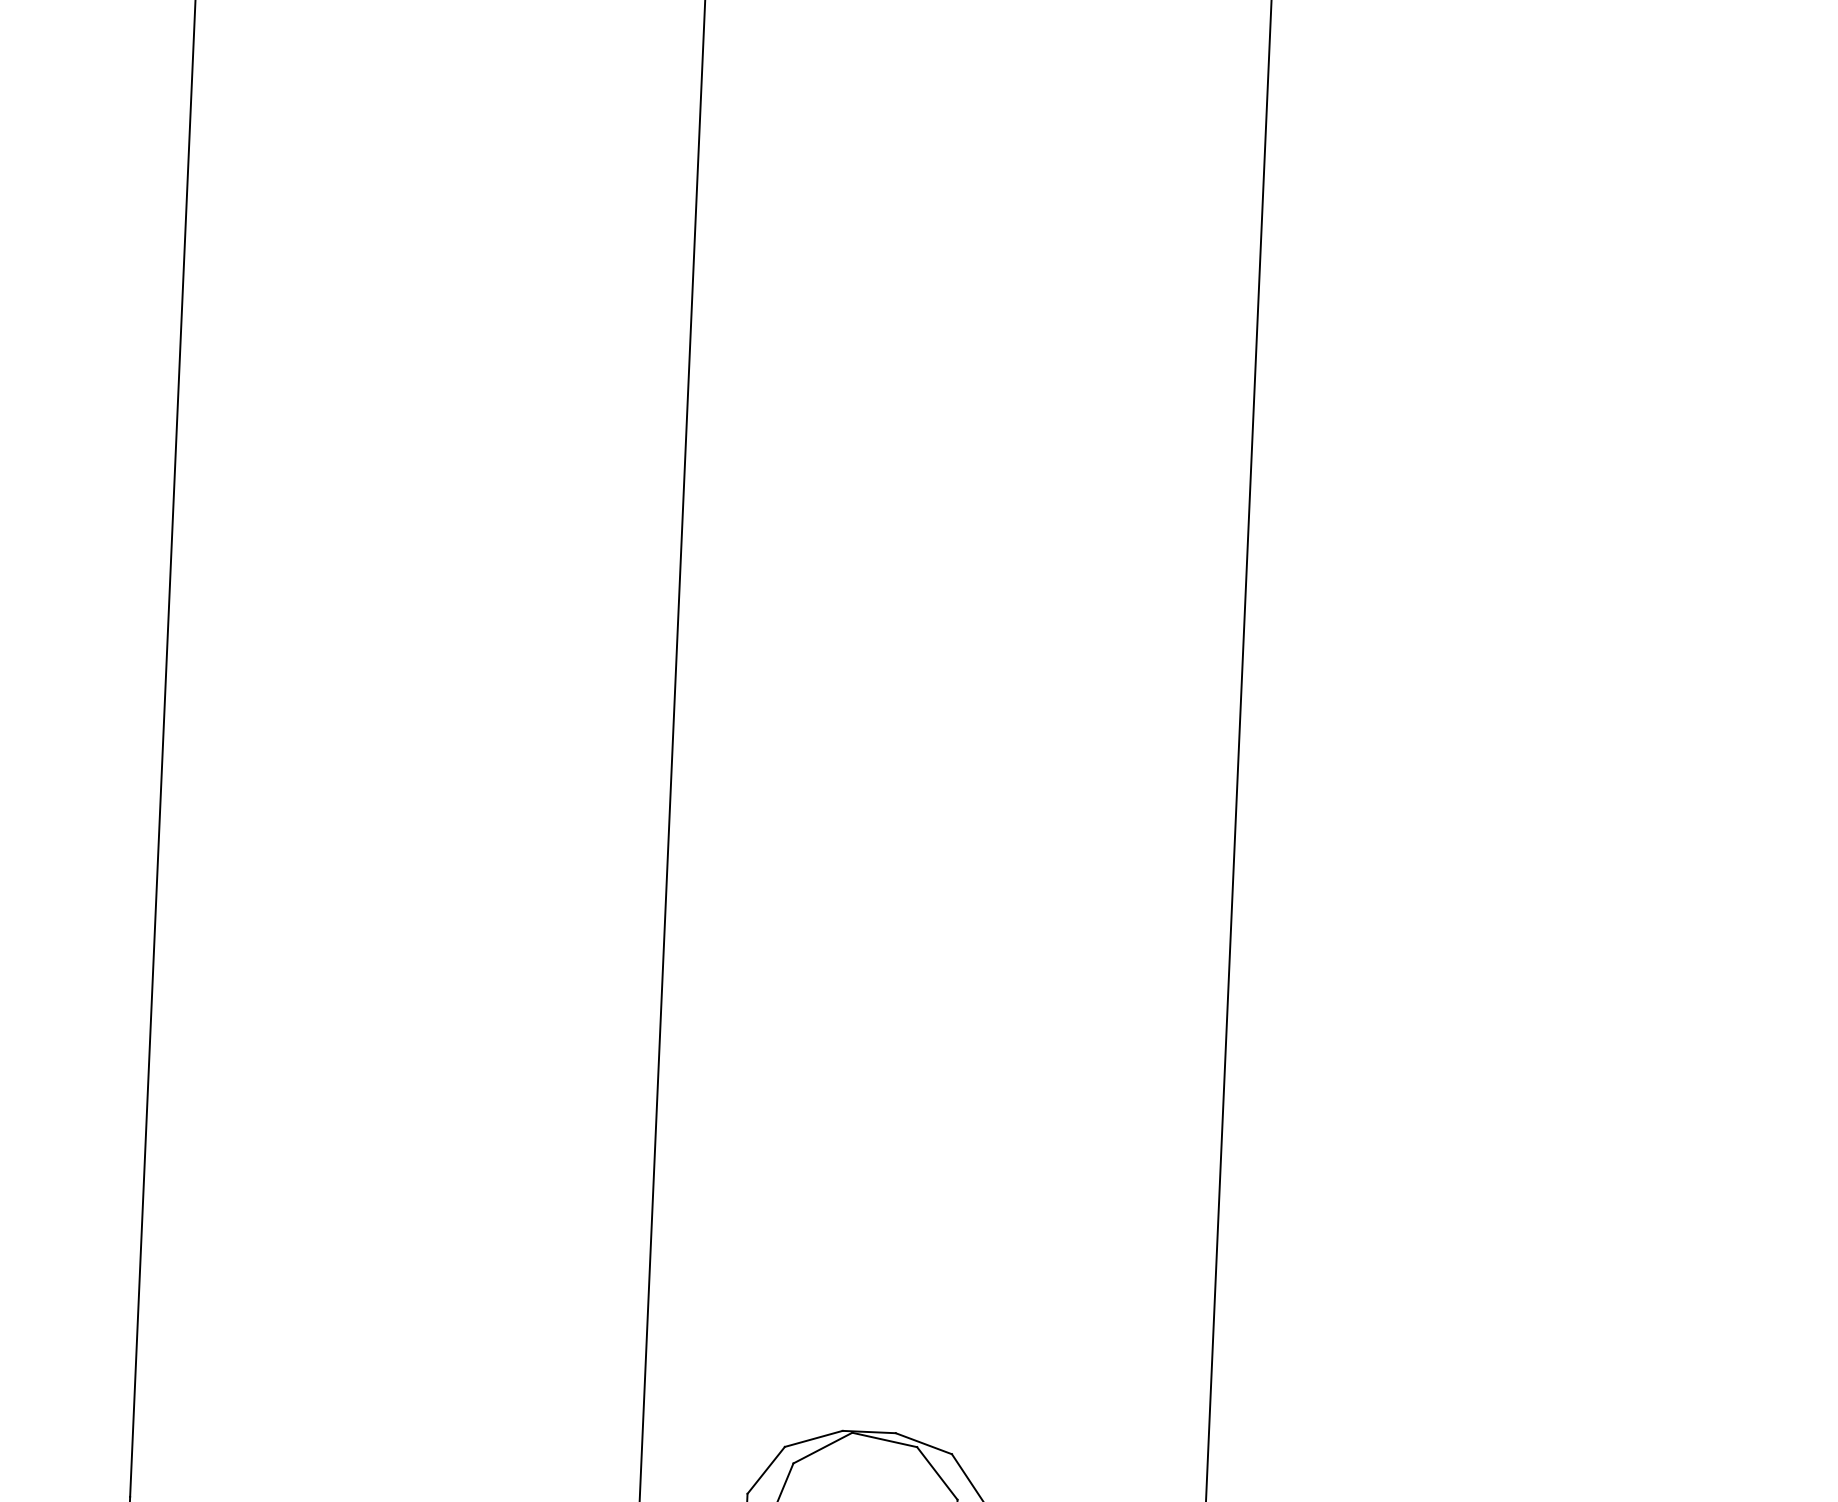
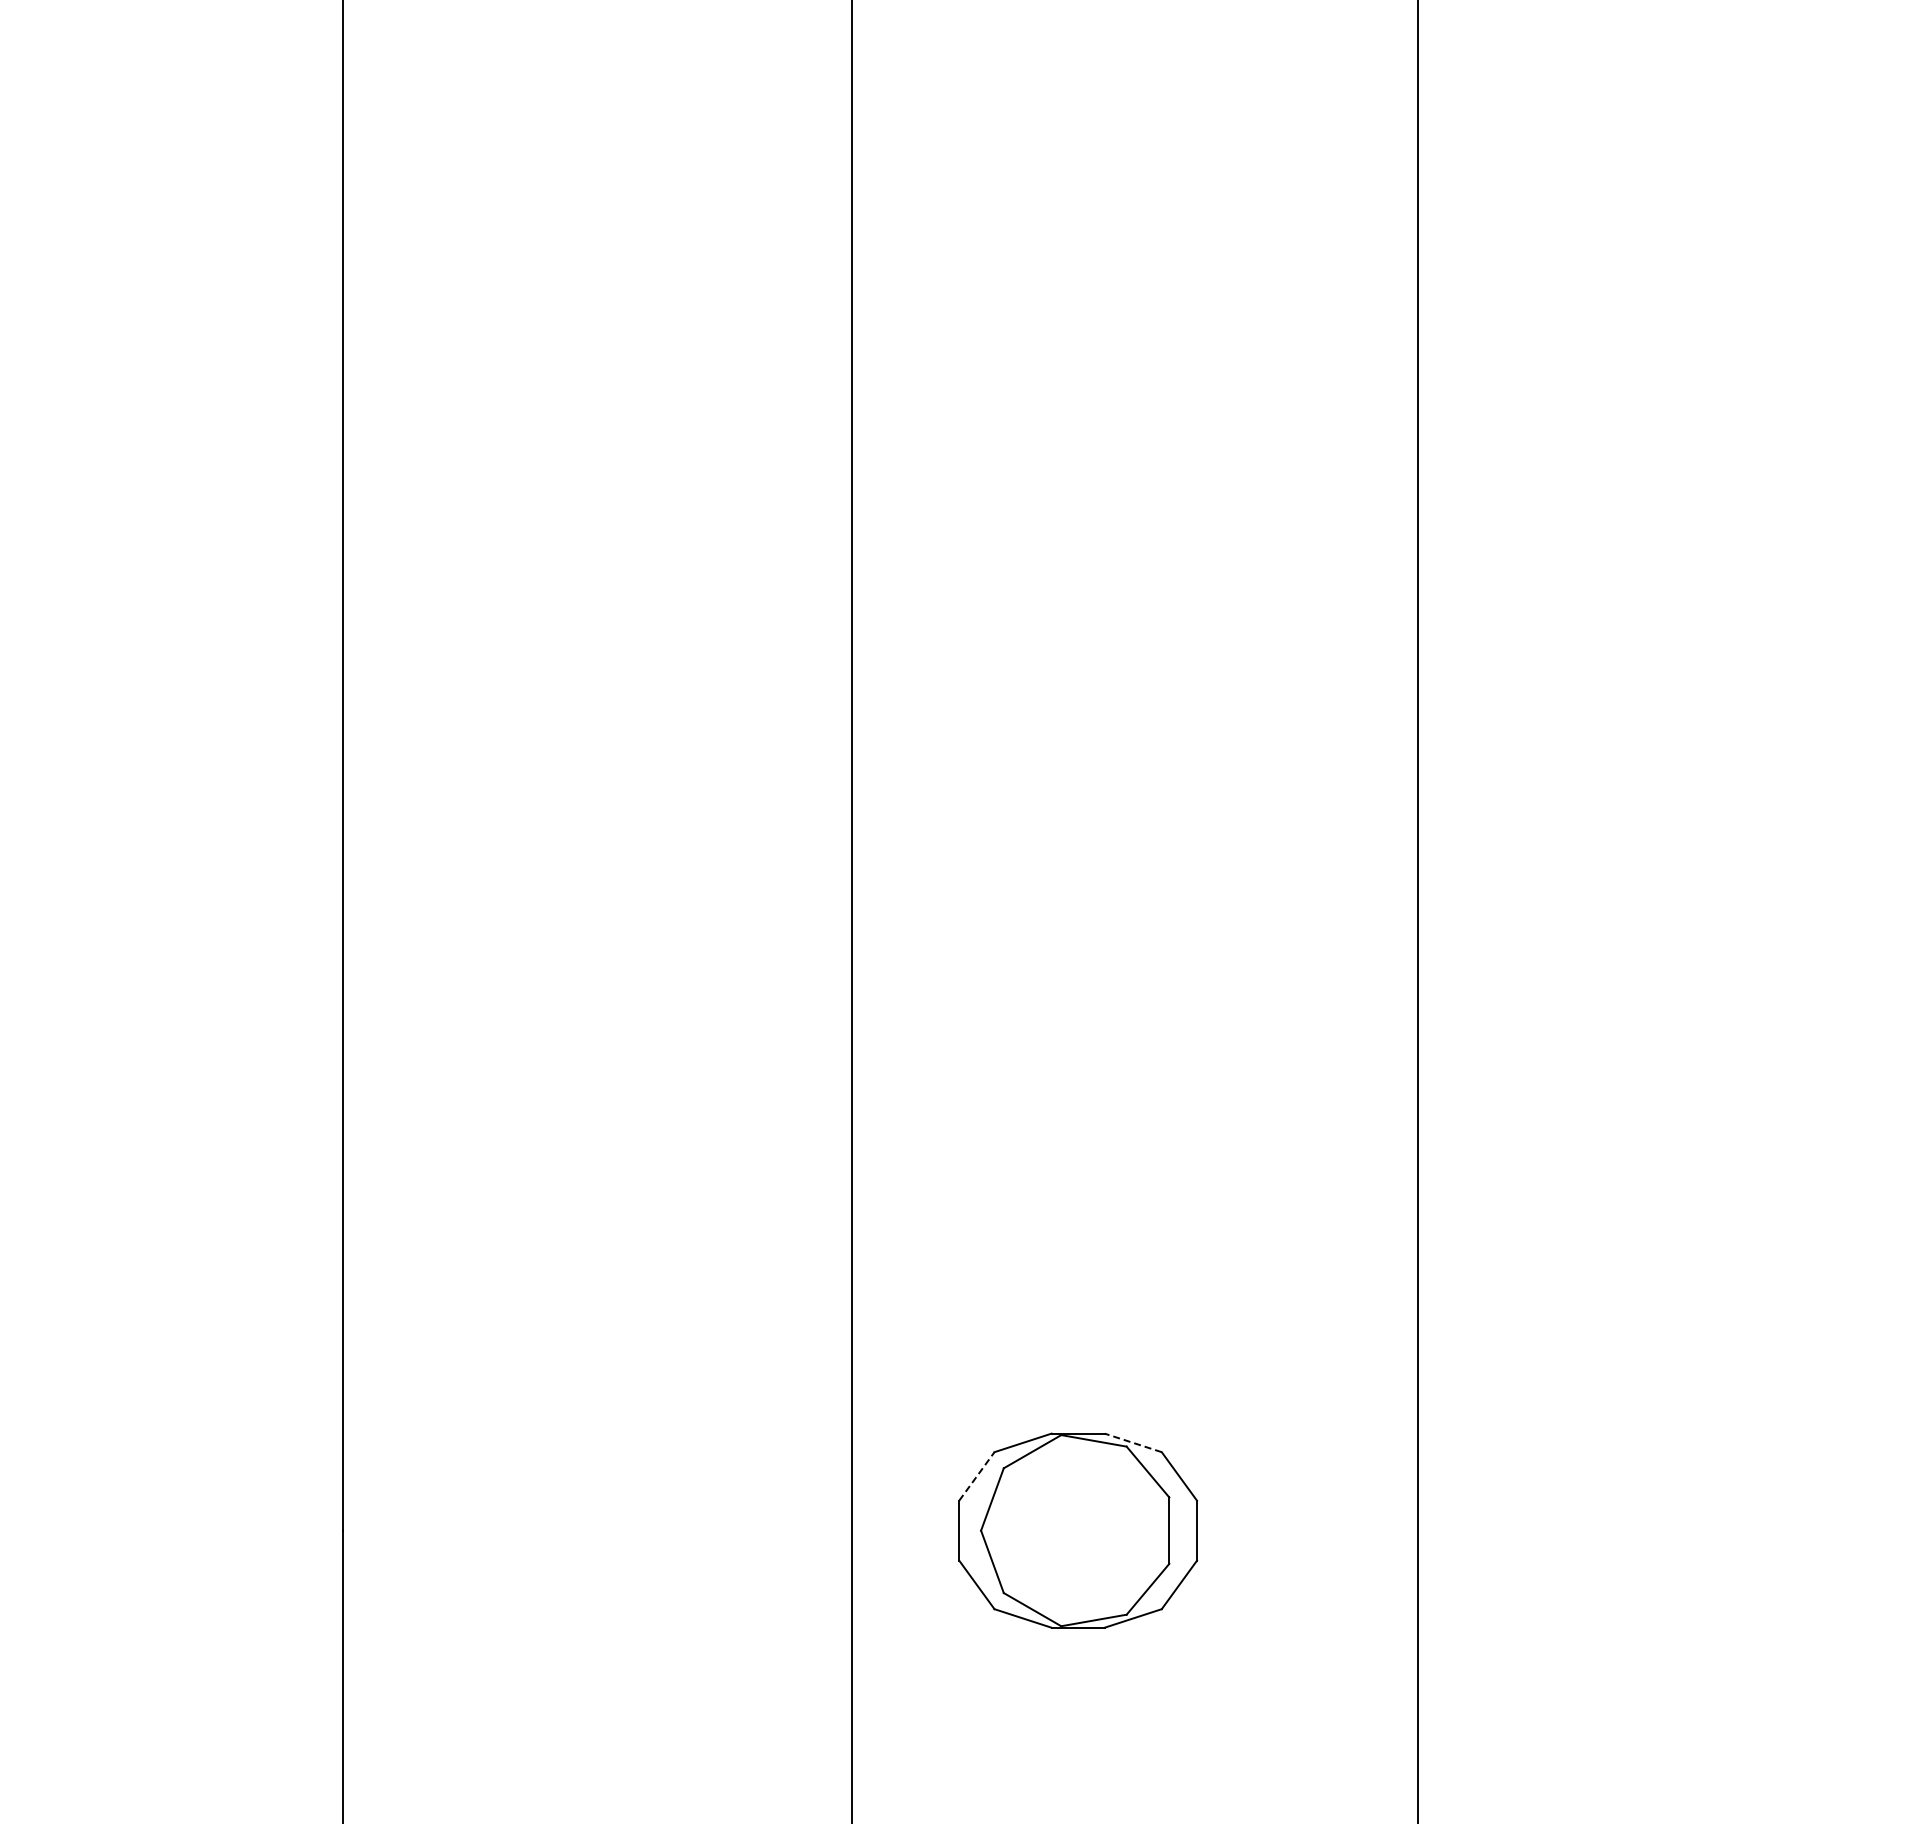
line: (924, 1443) -> (1133, 1442), solid -> dashed
line: (765, 1470) -> (976, 1476), solid -> dashed

